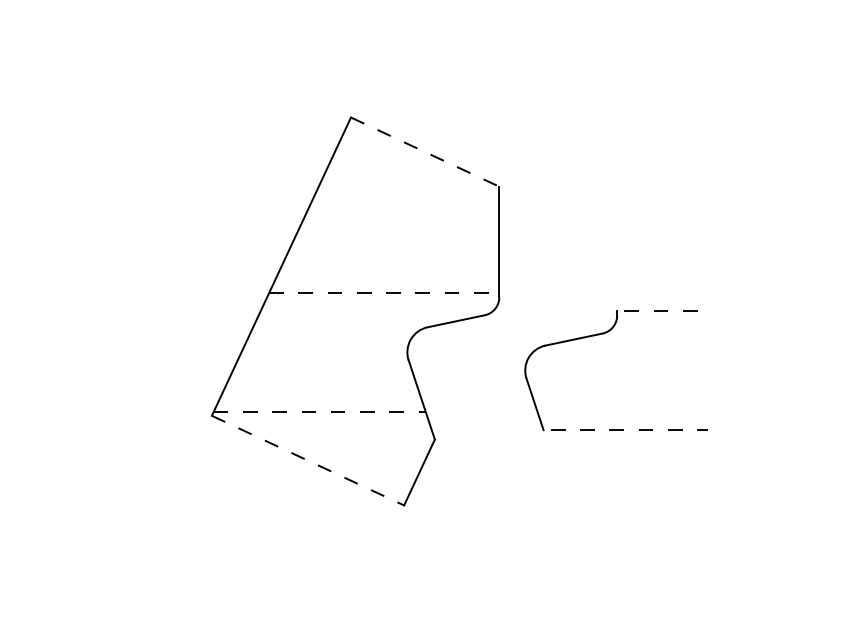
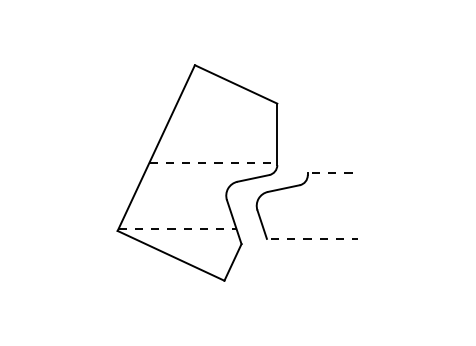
line: (425, 152) -> (236, 84), dashed -> solid
part: (604, 335) -> (300, 186), moved
line: (308, 460) -> (171, 255), dashed -> solid

